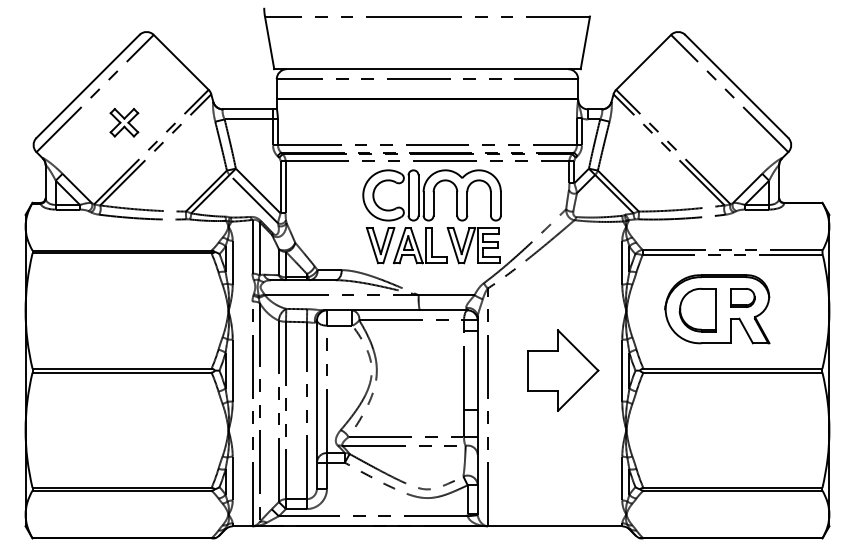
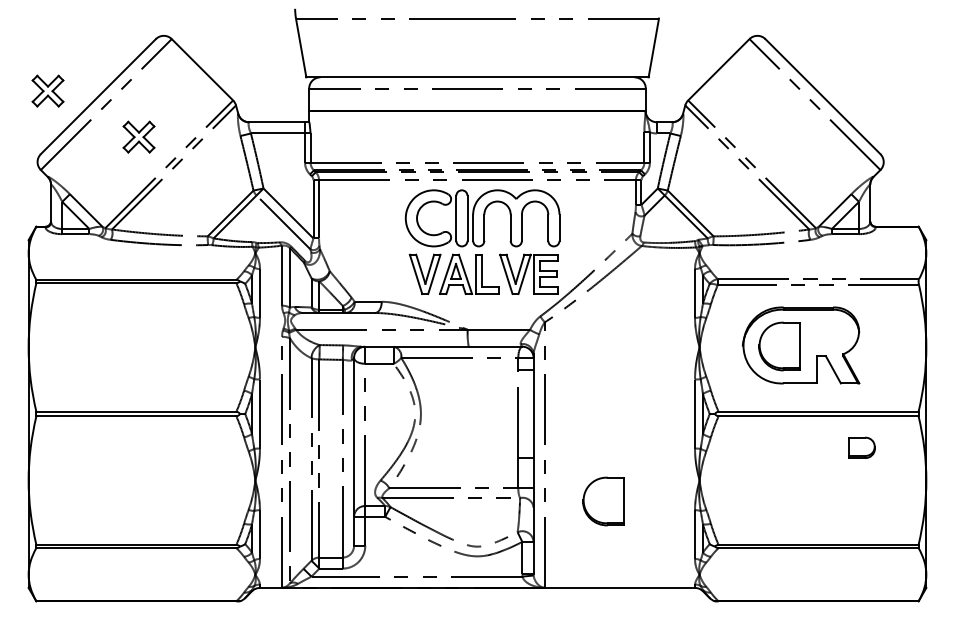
part: (42, 80) -> (47, 90), added
part: (742, 297) -> (861, 447), moved
part: (563, 370) -> (629, 413), removed
part: (540, 448) -> (603, 501), added

